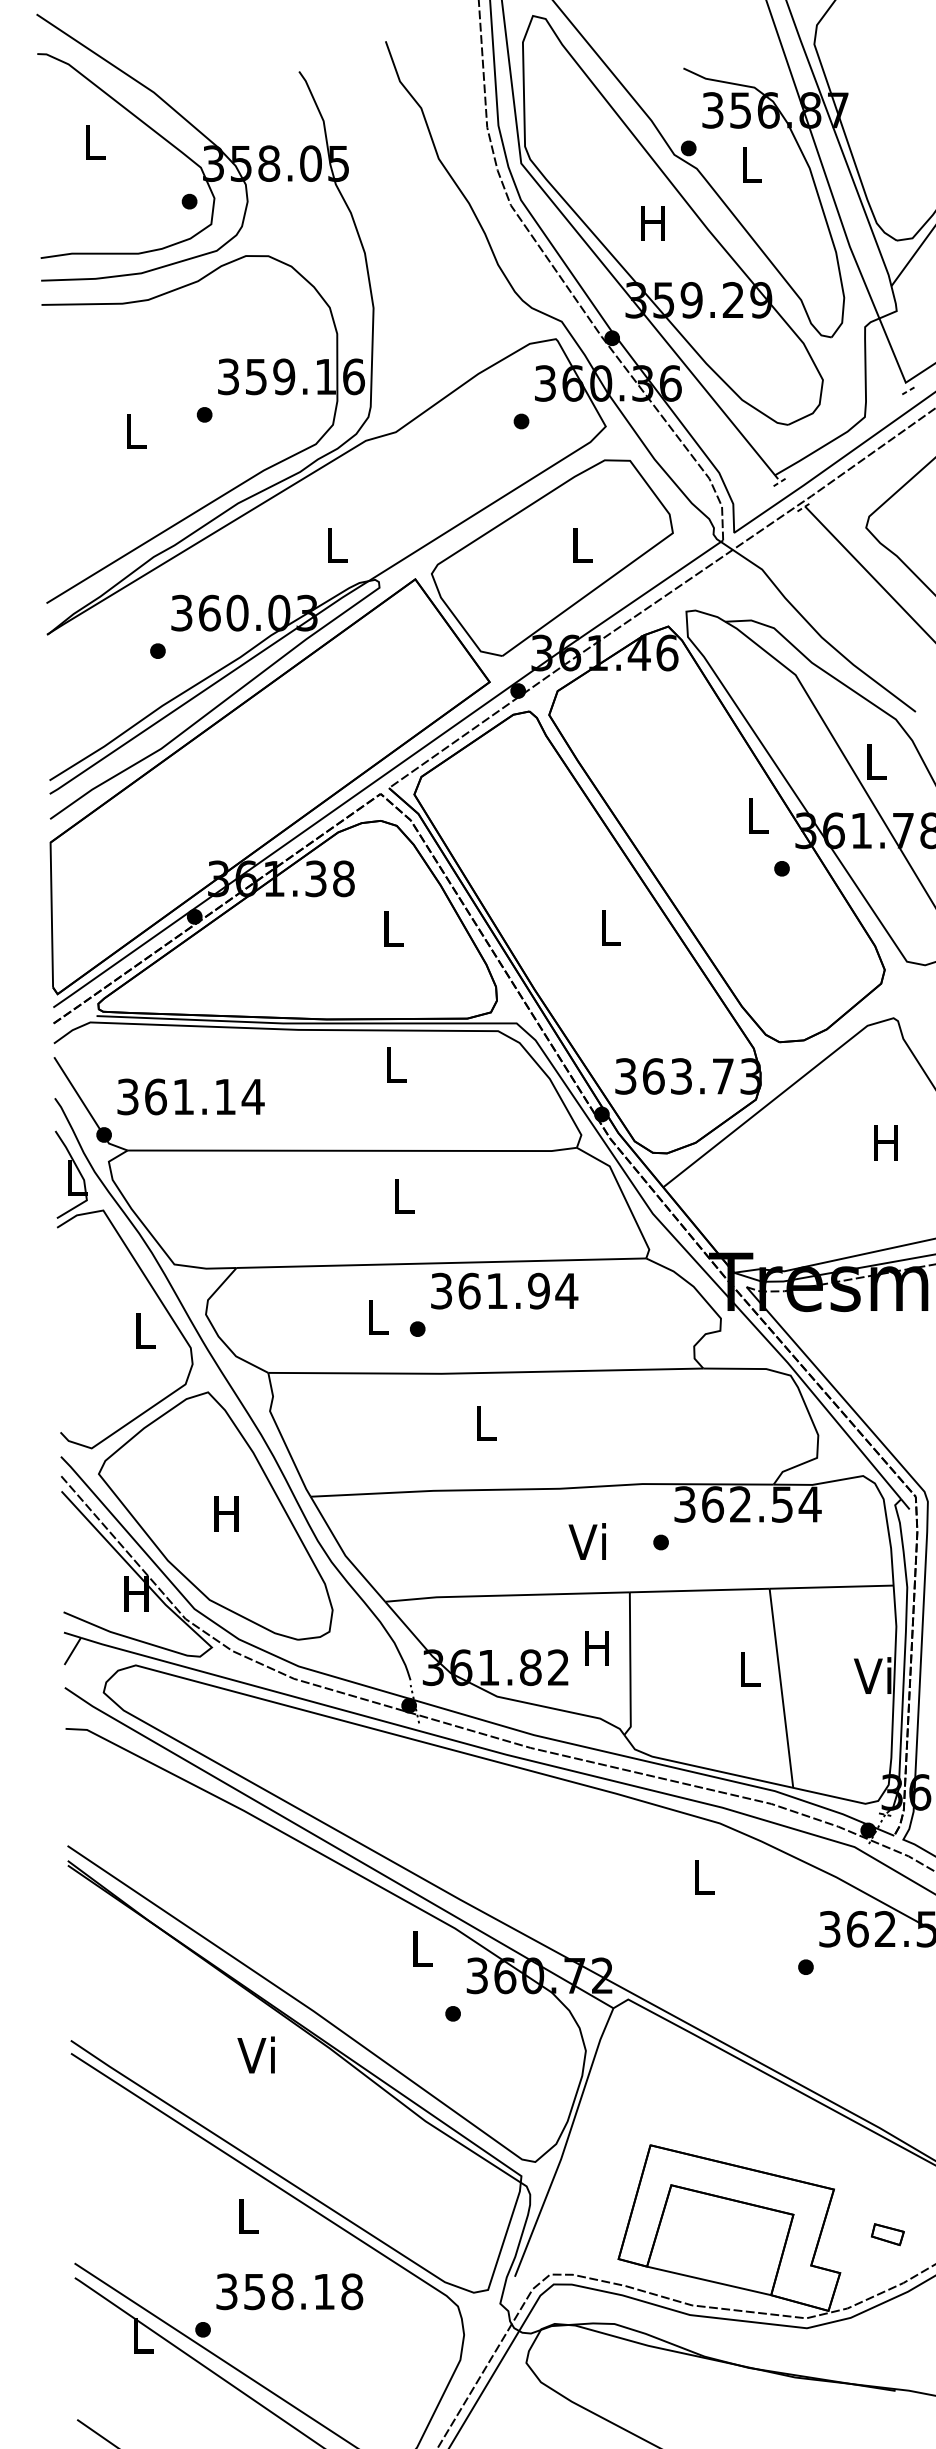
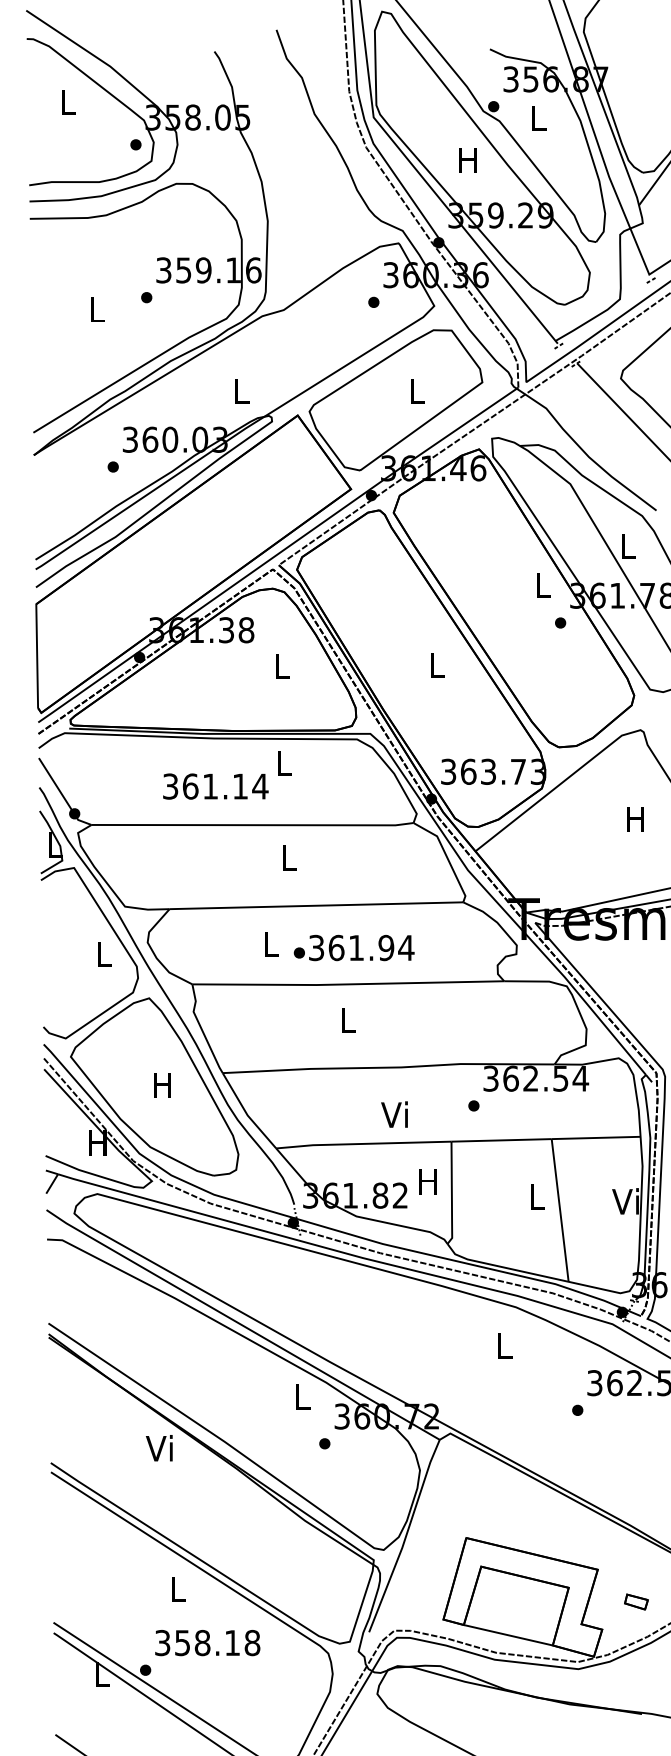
text: (190, 1096) -> (215, 786), moved
text: (504, 1290) -> (361, 947), moved
text: (586, 1541) -> (393, 1114), moved
text: (255, 2054) -> (158, 1447), moved

